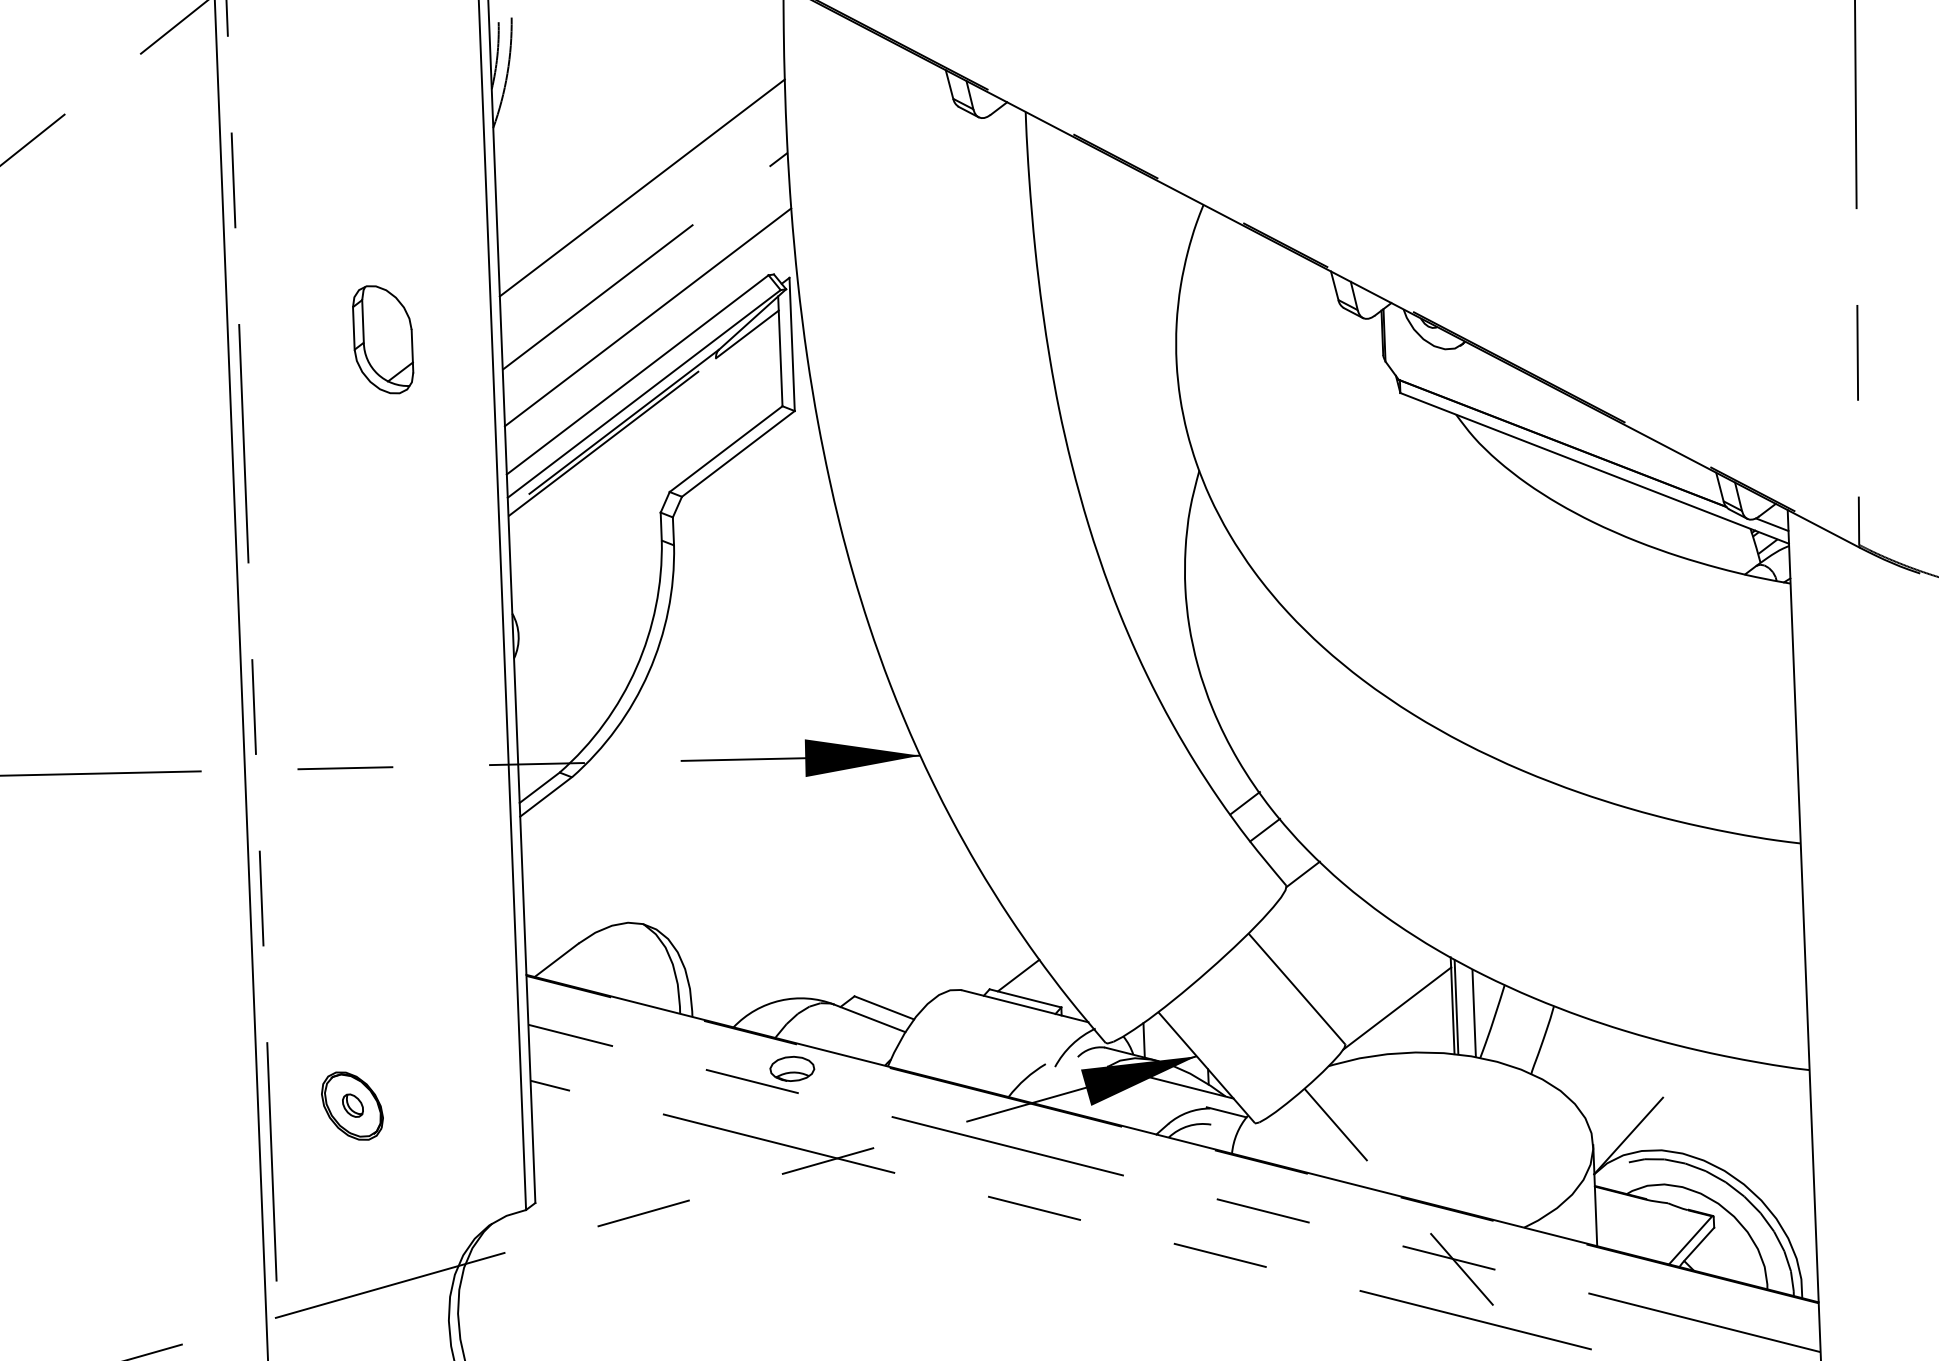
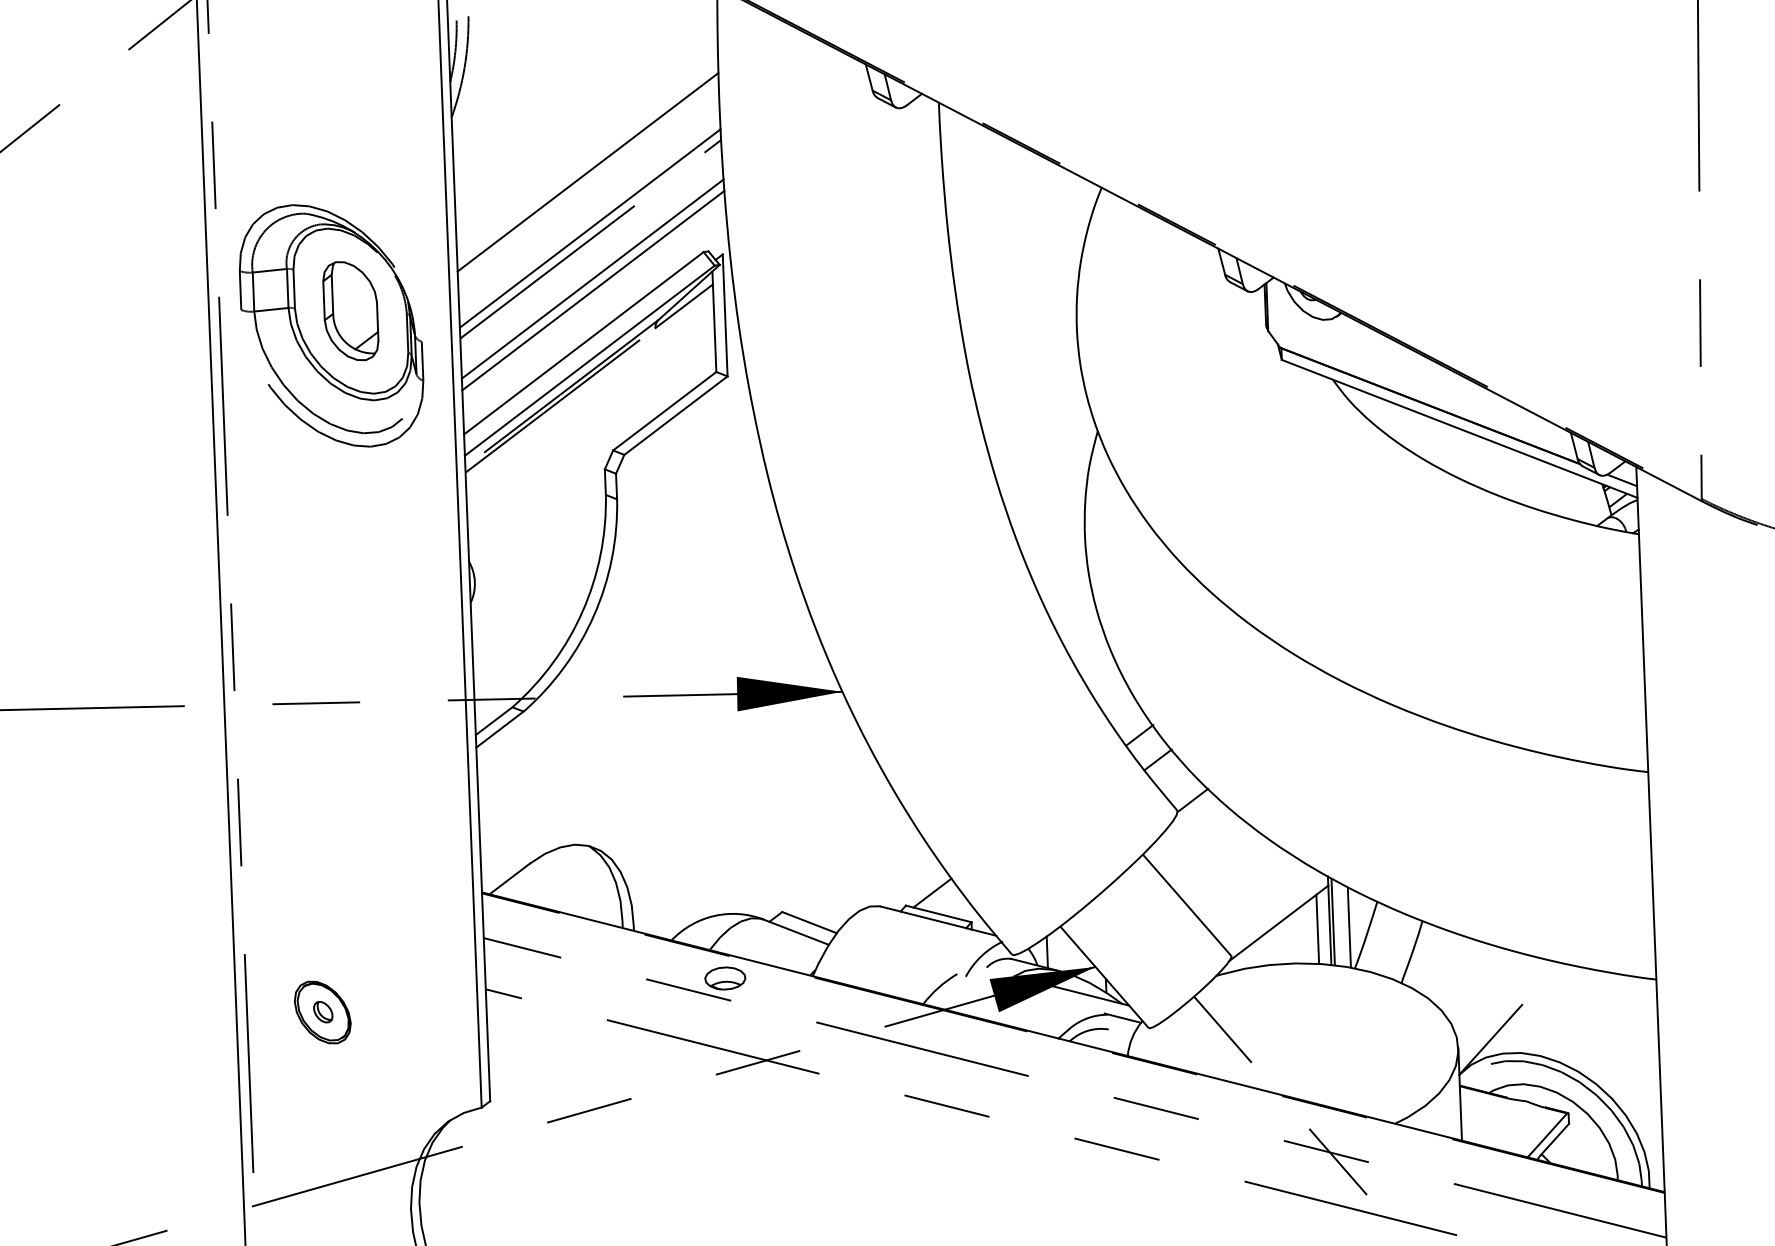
line: (644, 249) -> (590, 228), added
line: (647, 304) -> (592, 278), added
part: (361, 355) -> (331, 325), added
line: (1439, 1014) -> (1317, 928), added

